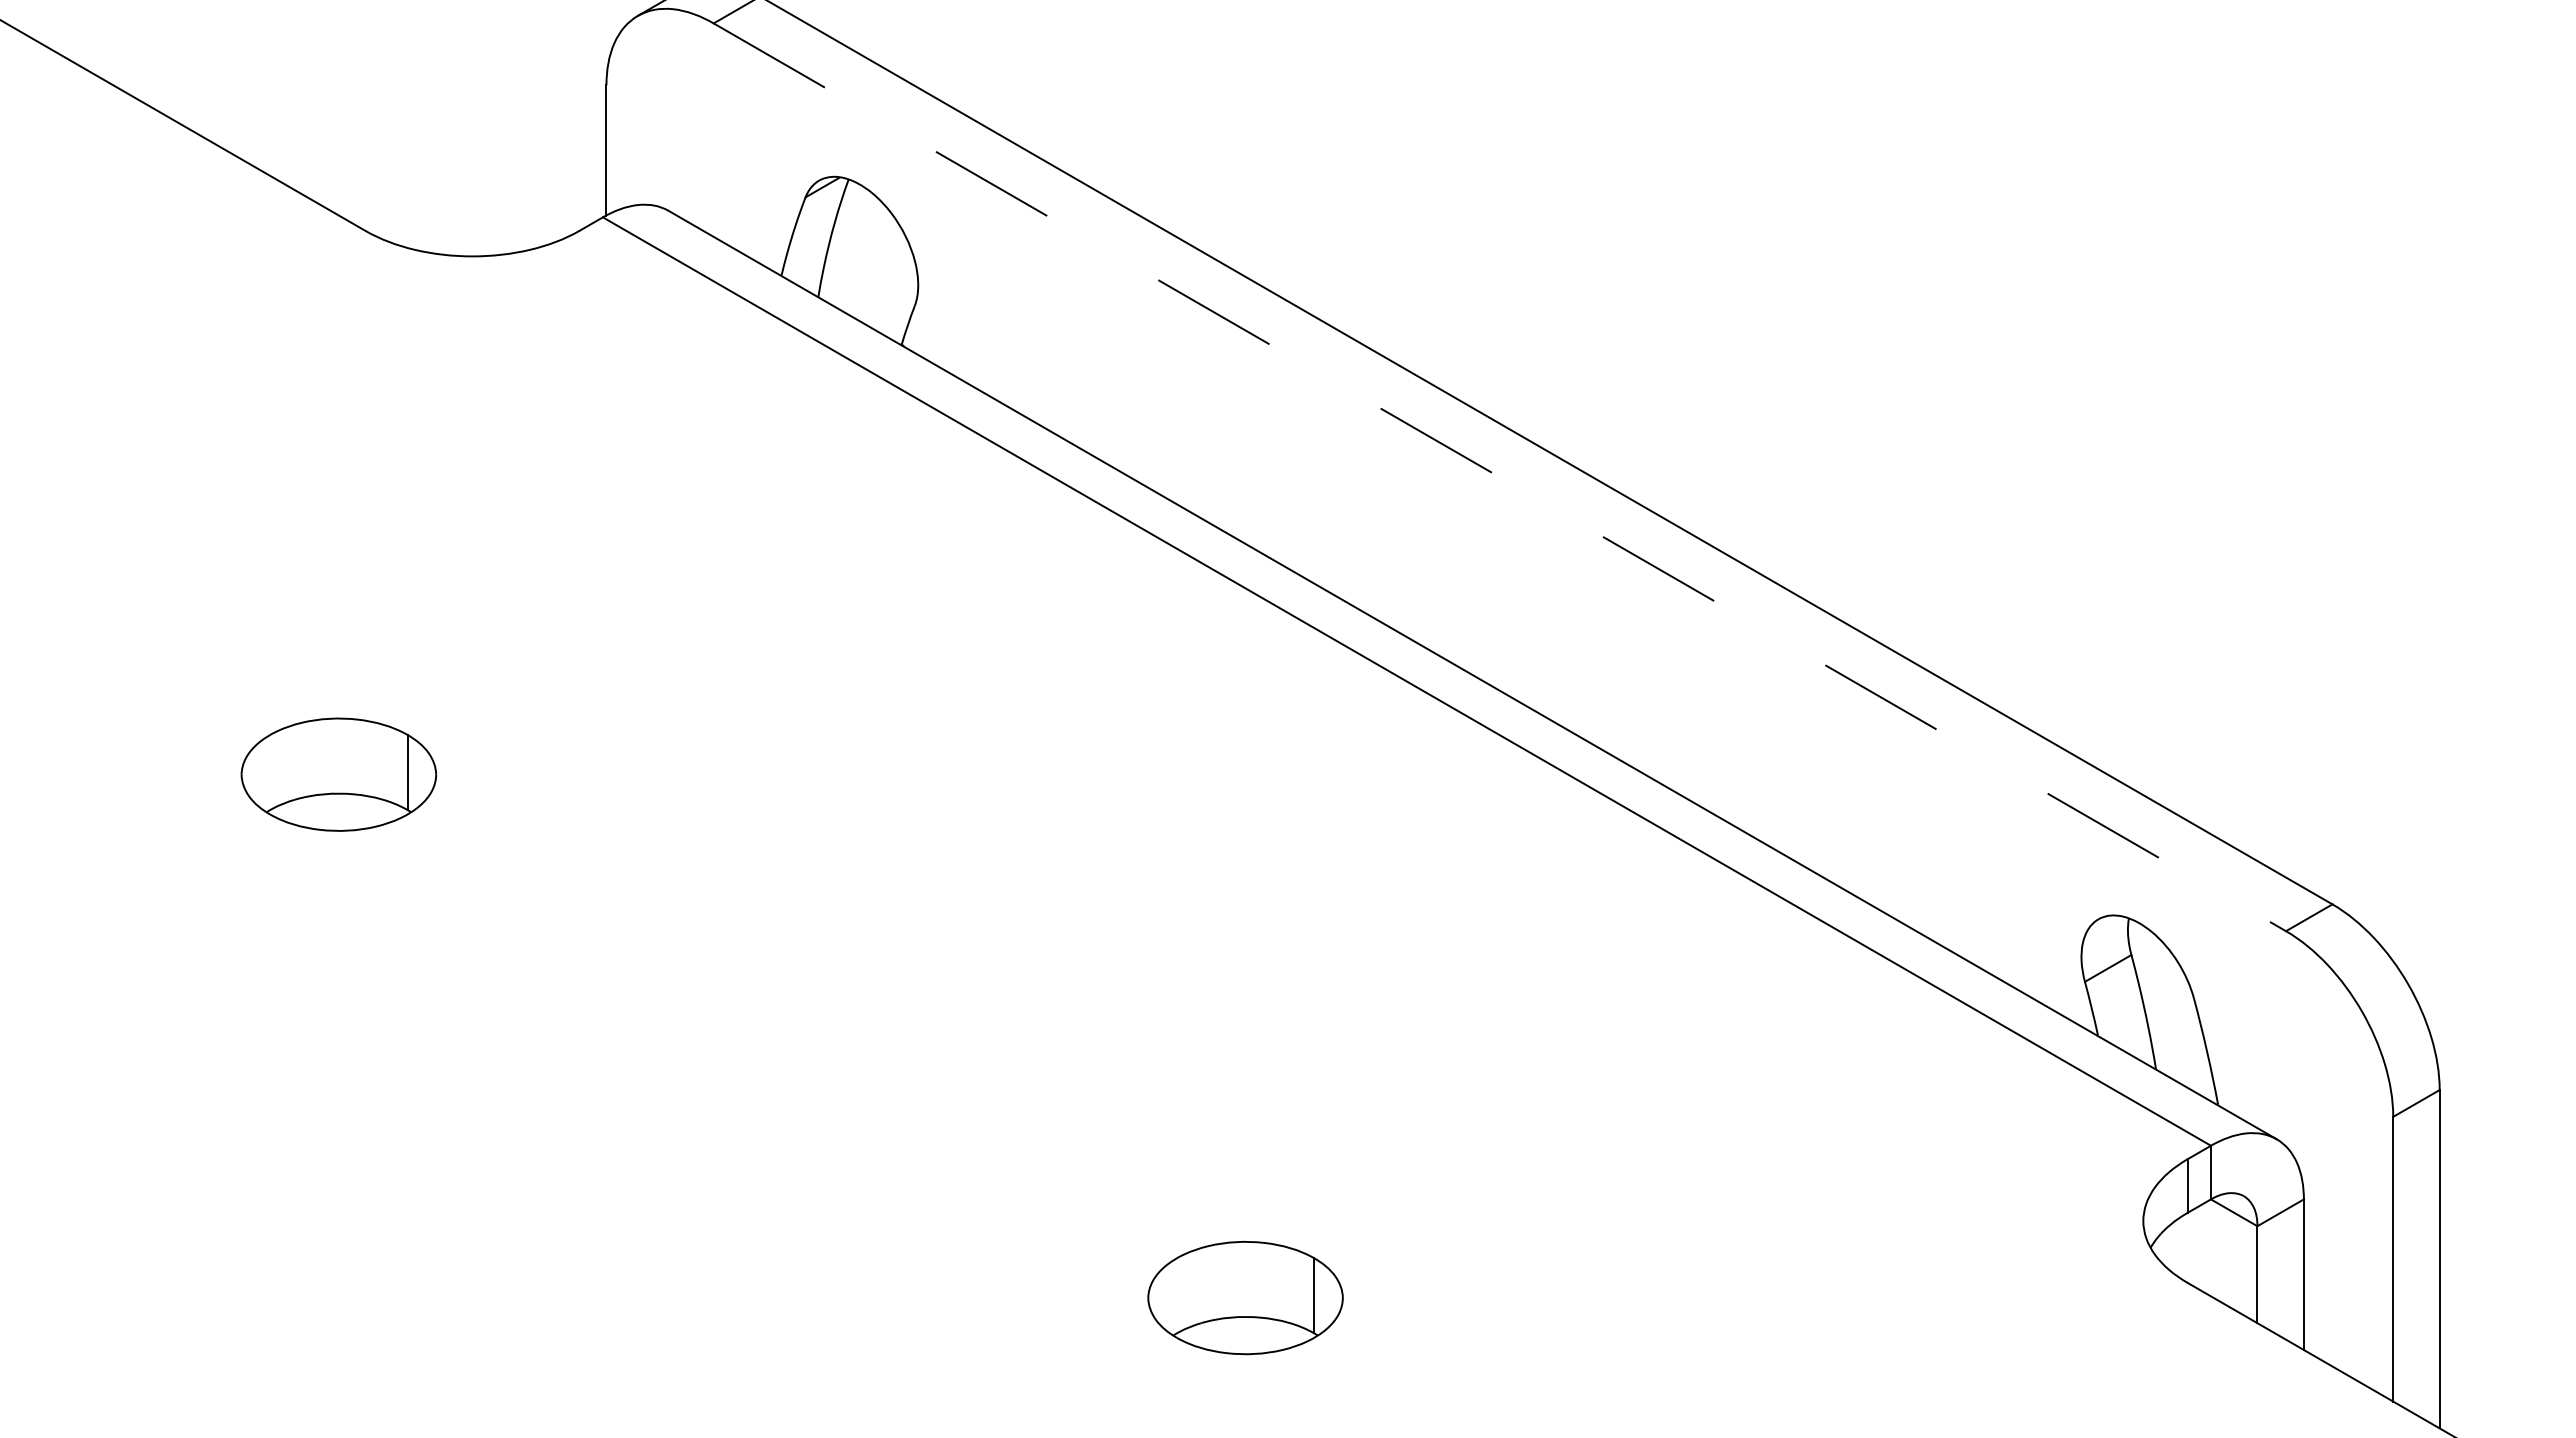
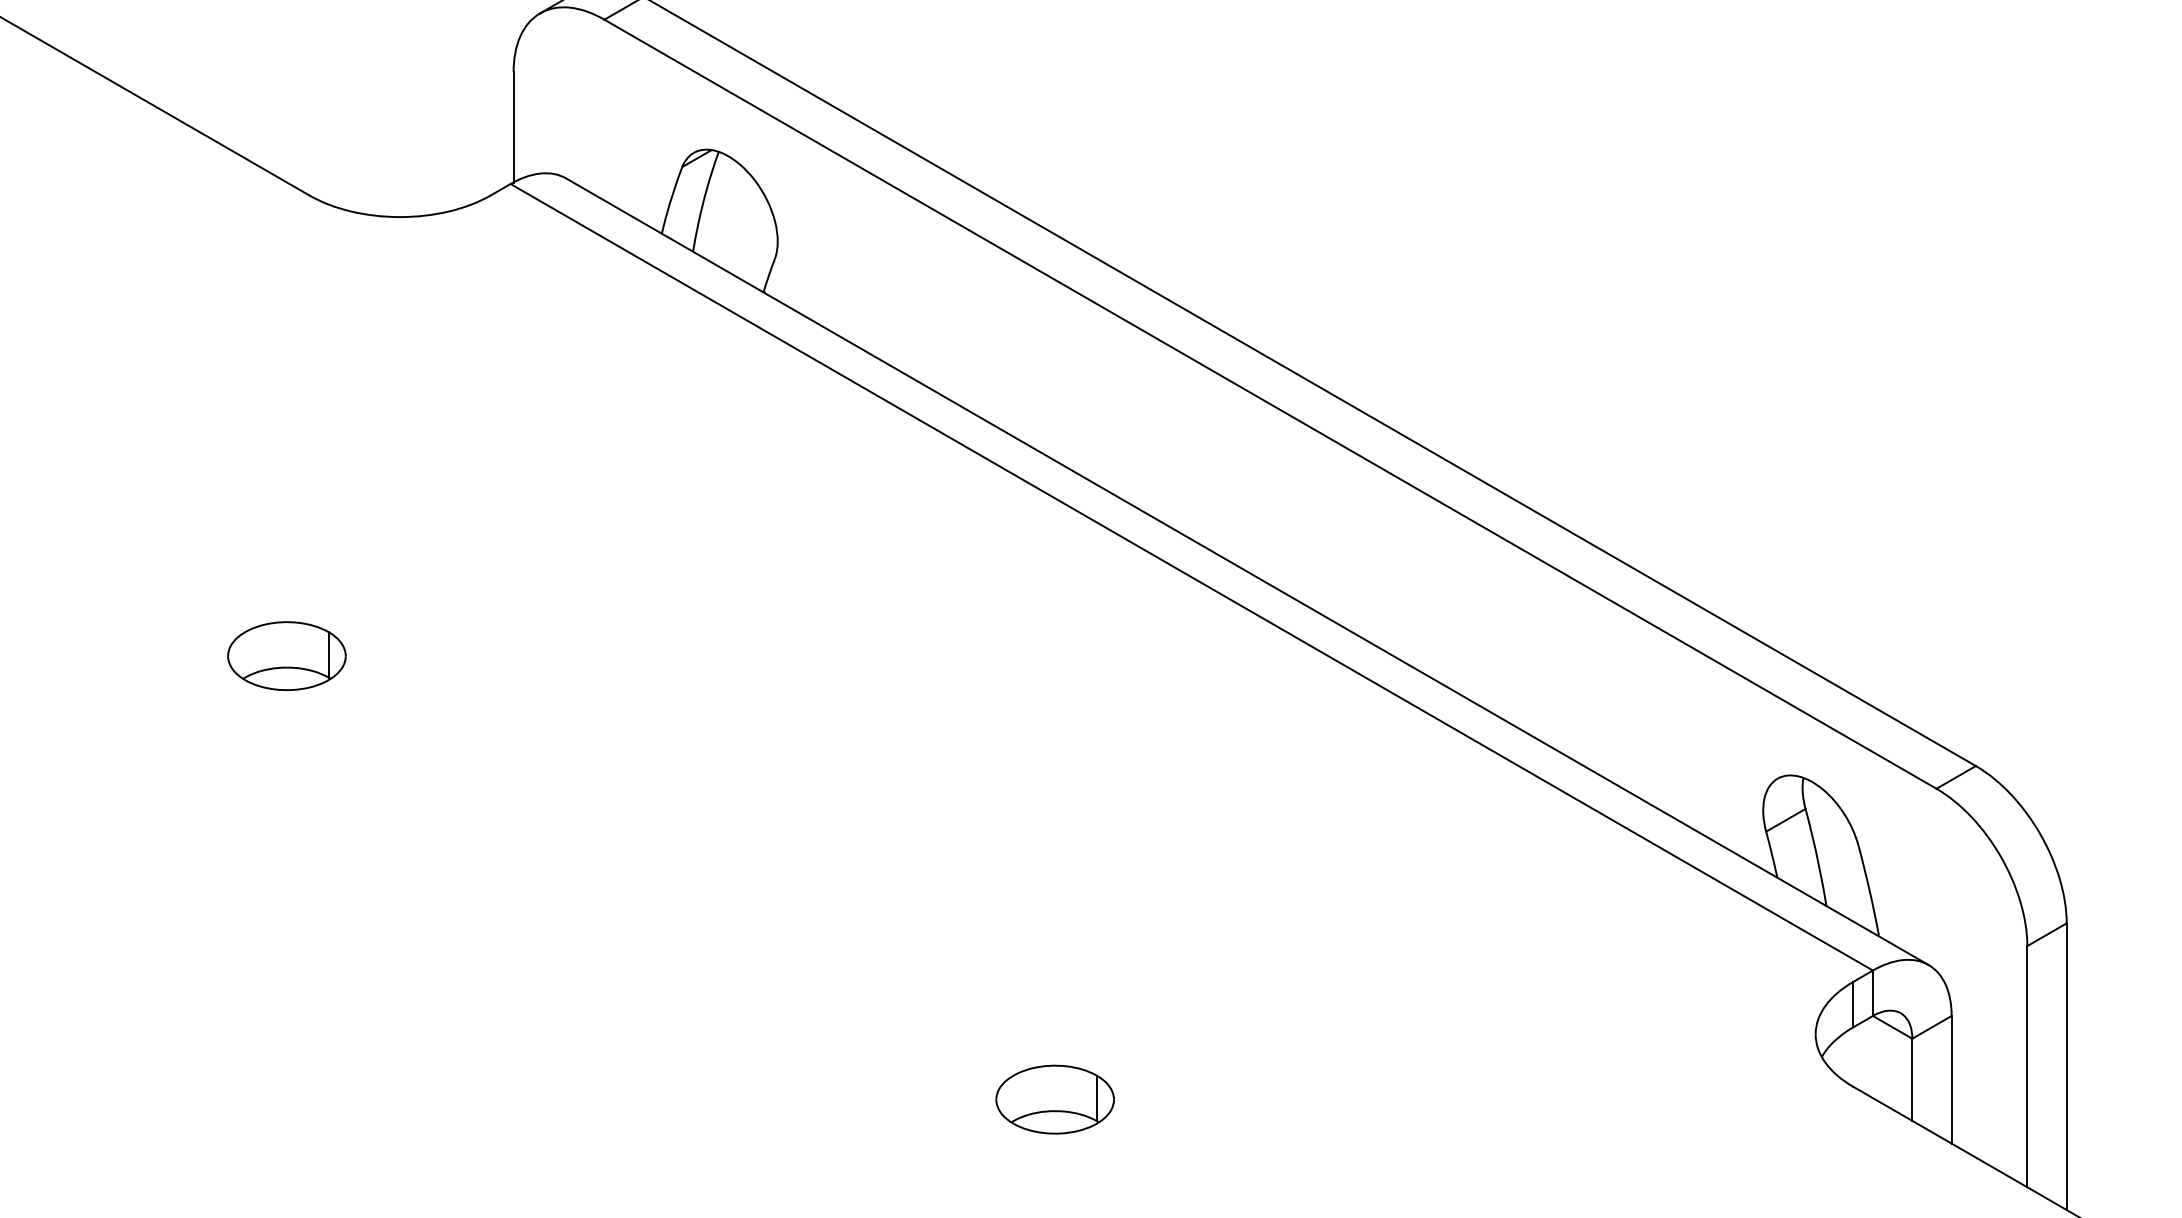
line: (1499, 477) -> (1270, 404), dashed -> solid
part: (338, 774) -> (286, 656), size x0.71
part: (1245, 1298) -> (1054, 1099), size x0.71

